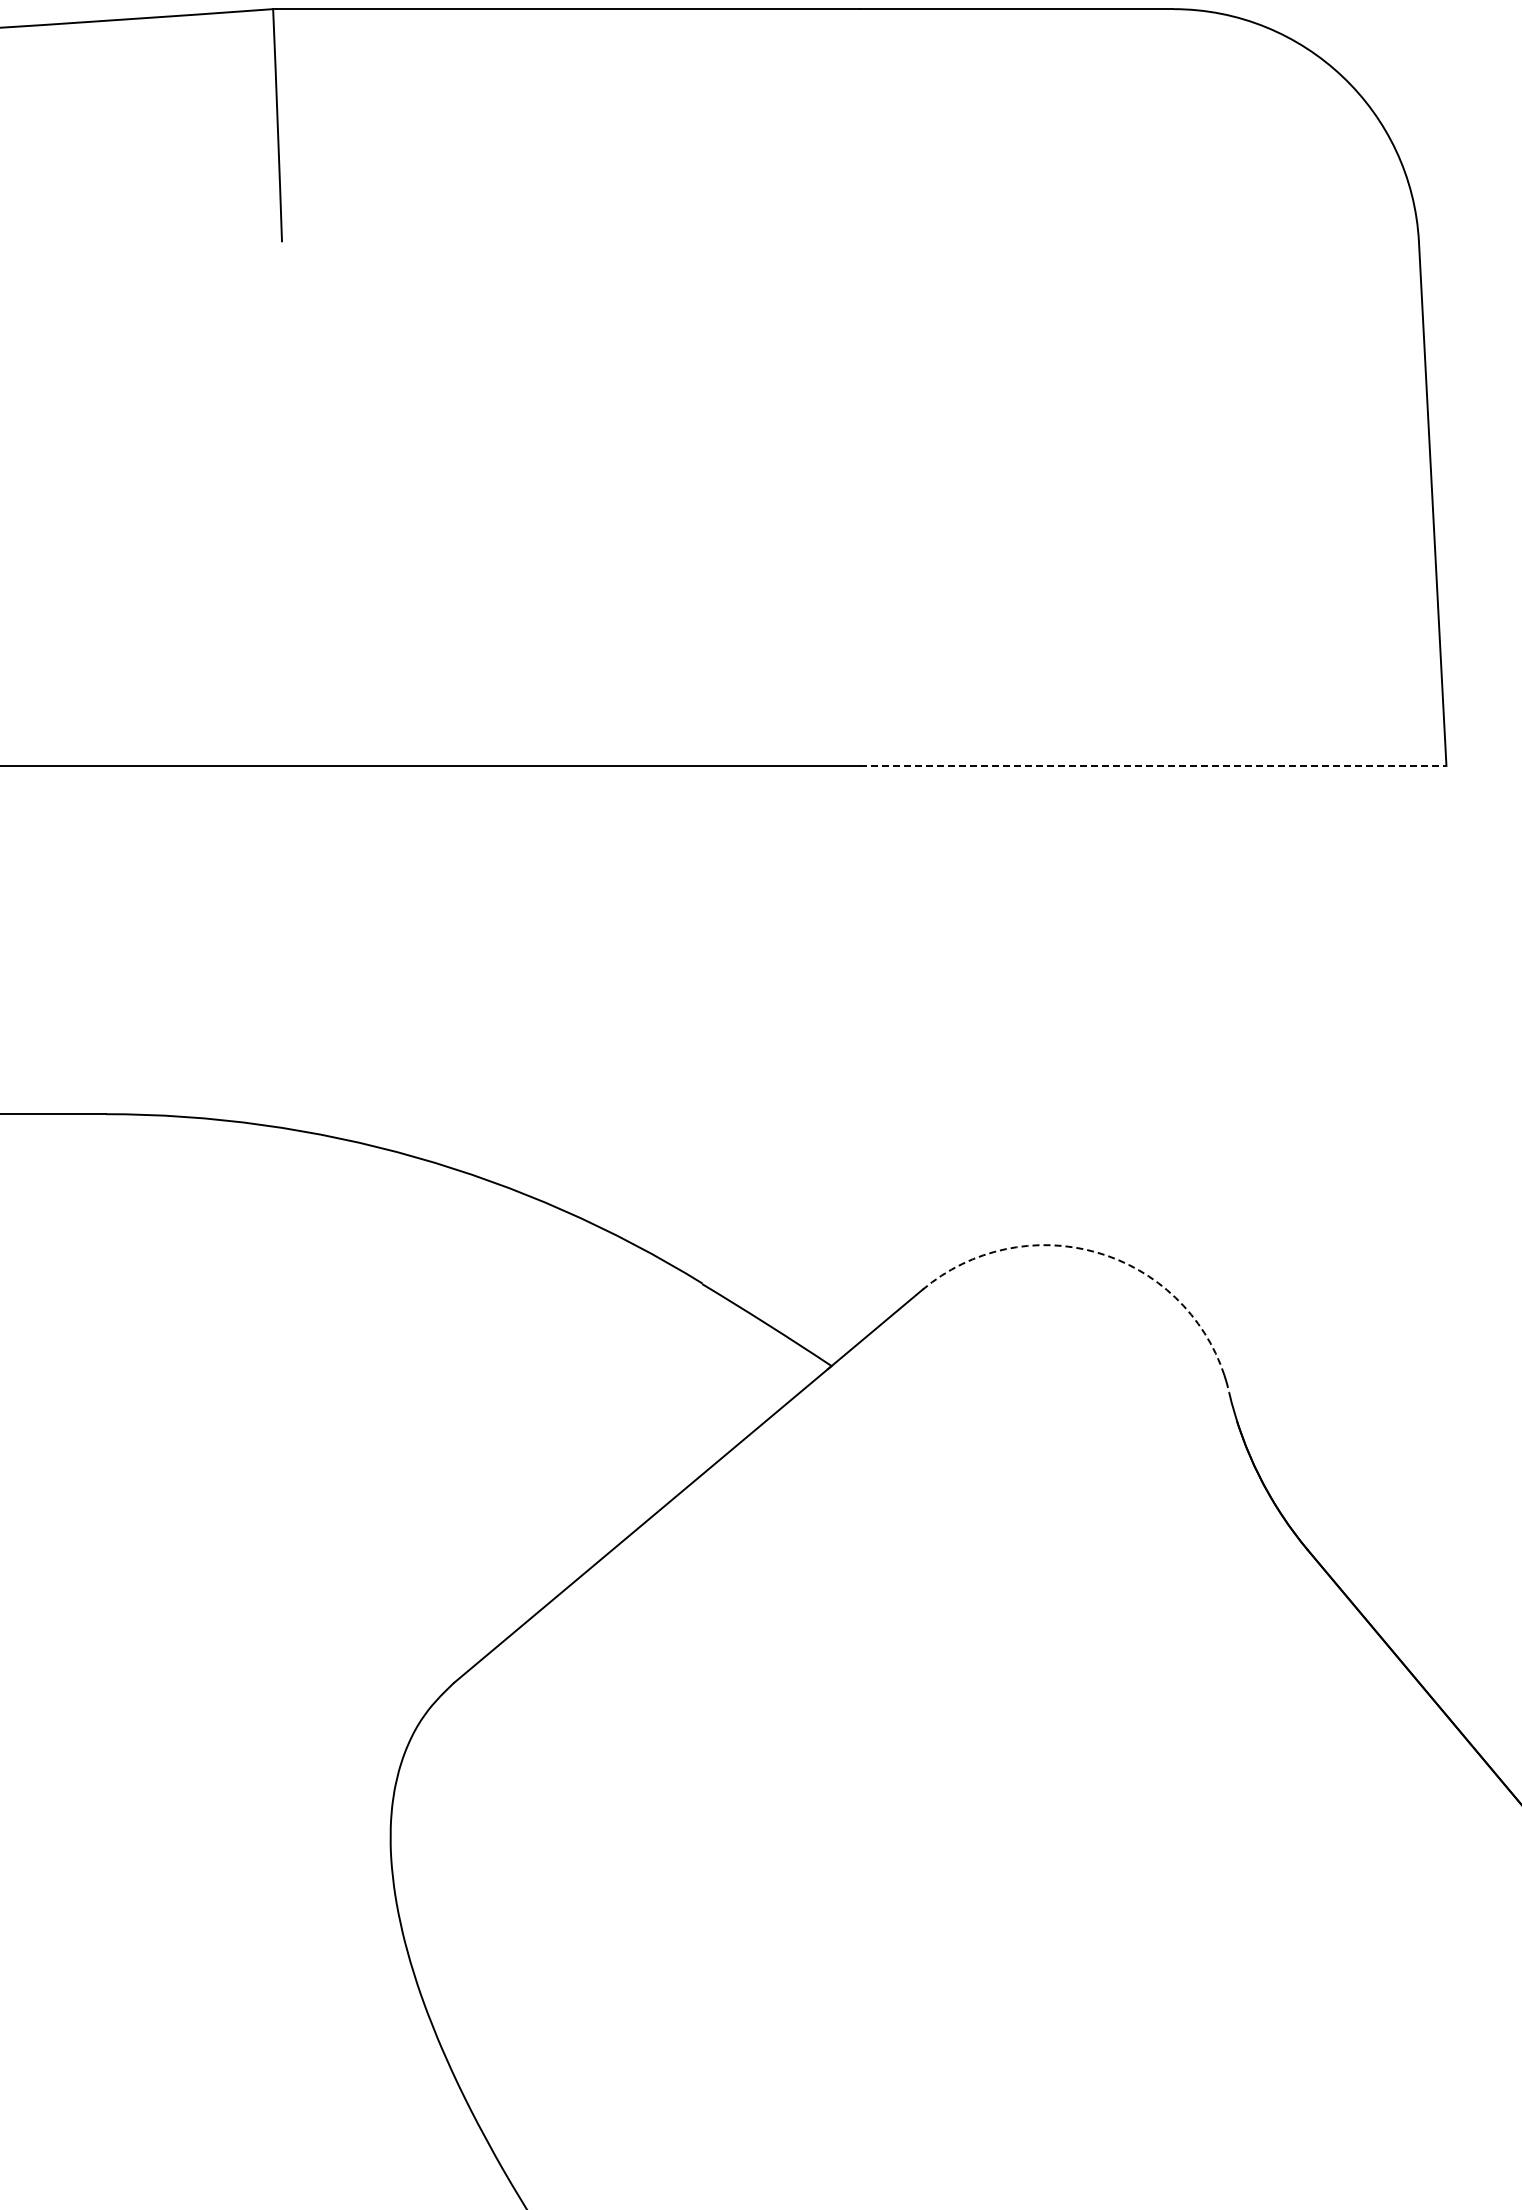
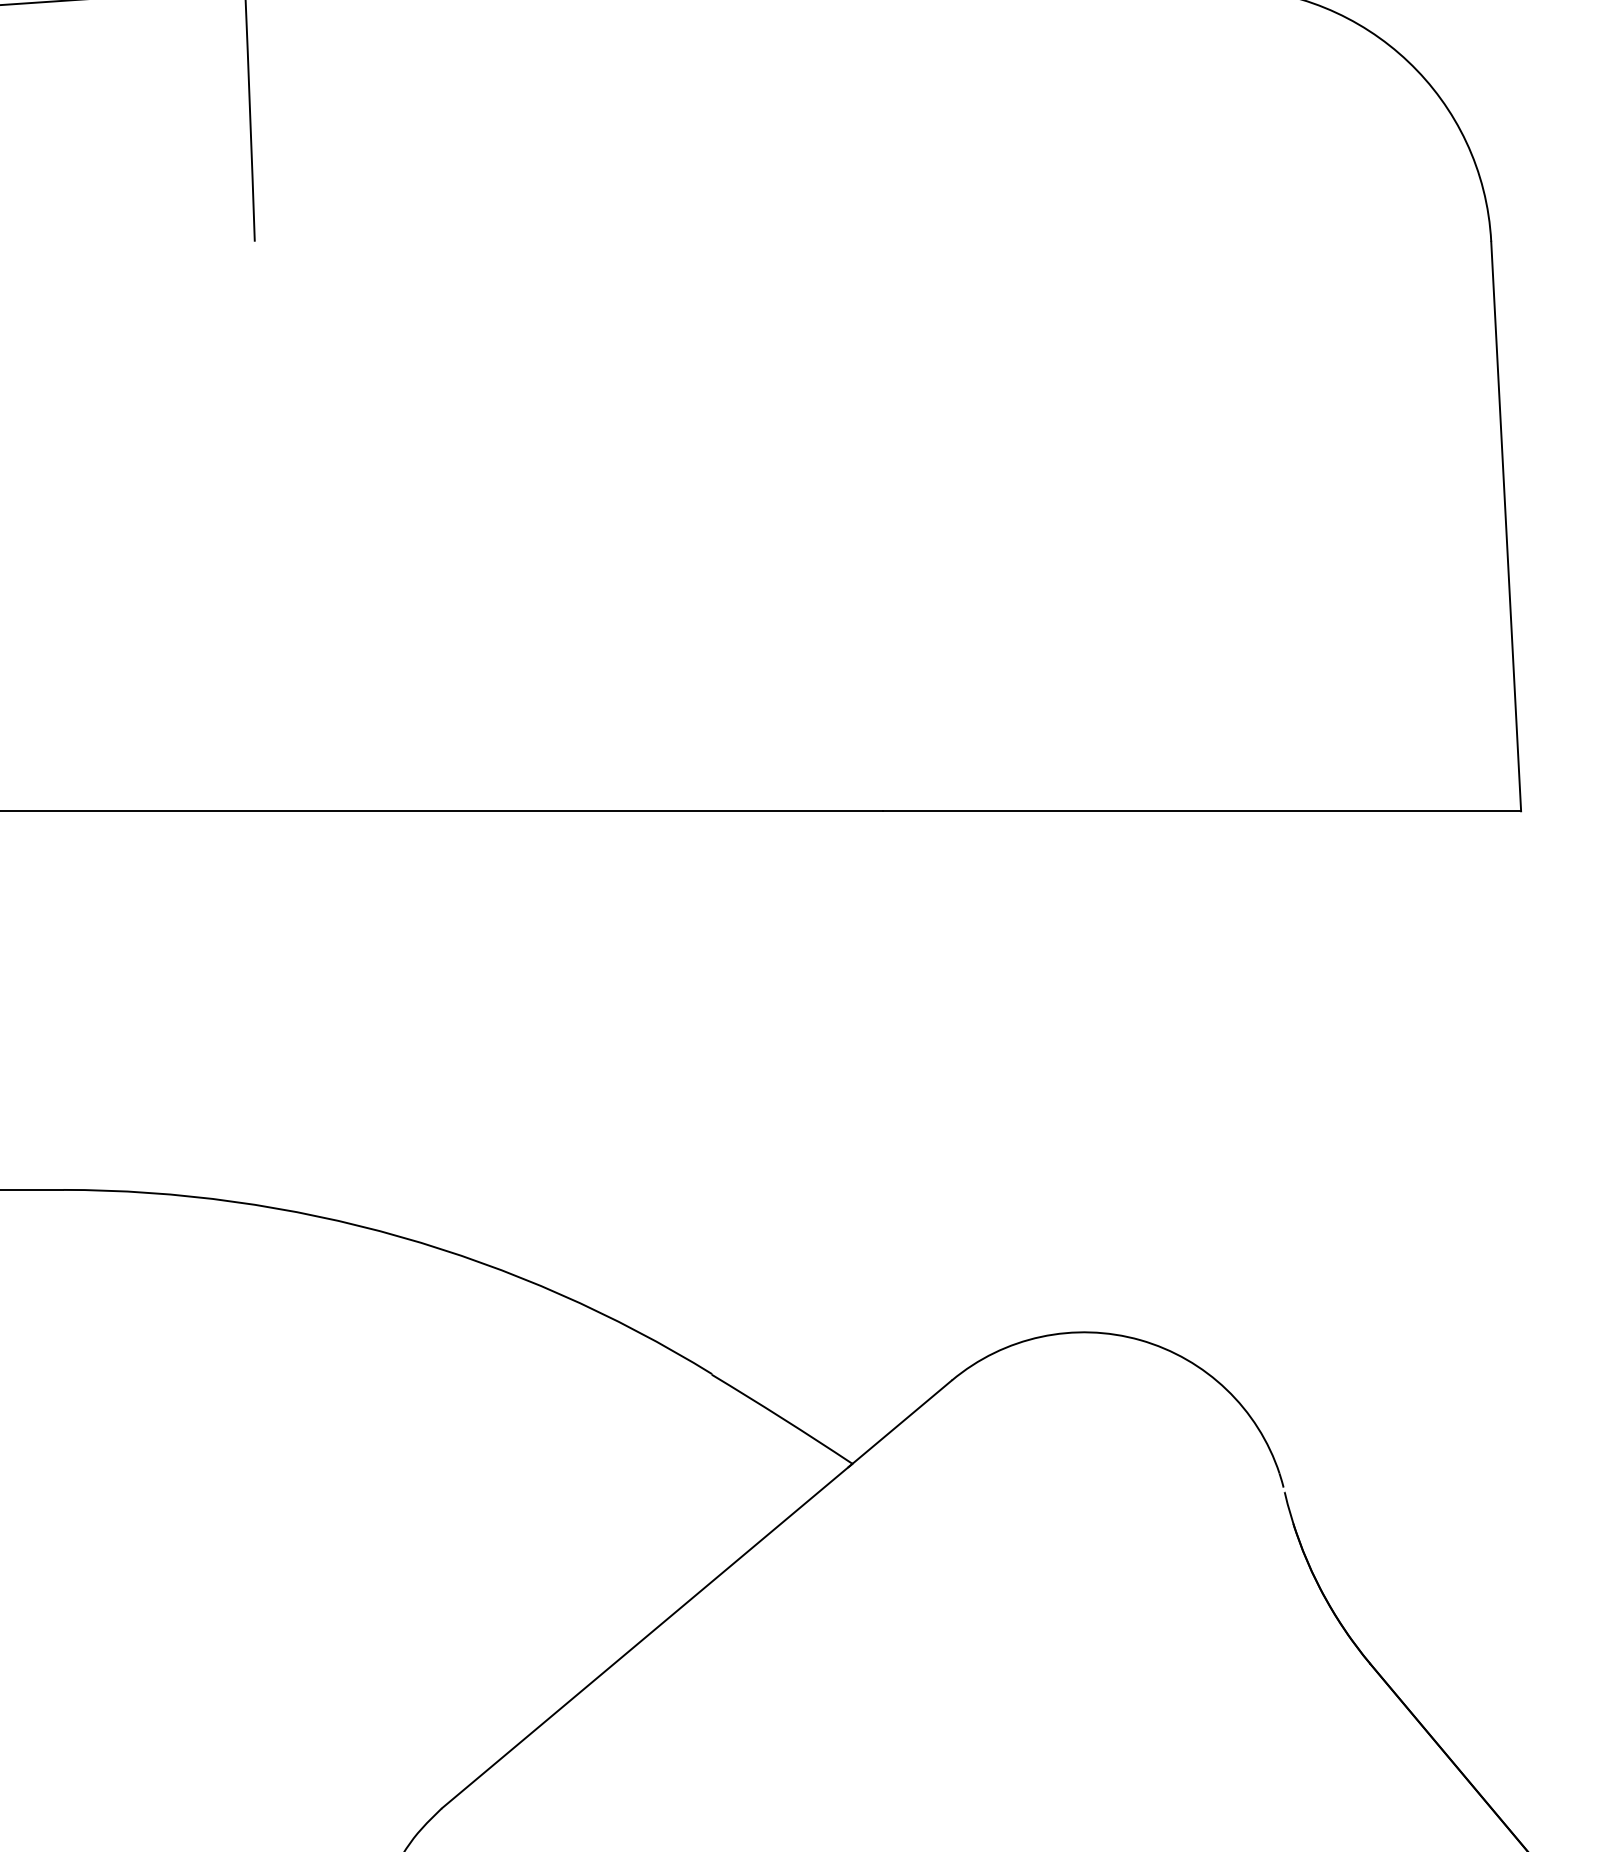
line: (1153, 766) -> (1202, 811), dashed -> solid
arc: (1096, 1252) -> (1140, 1340), dashed -> solid

